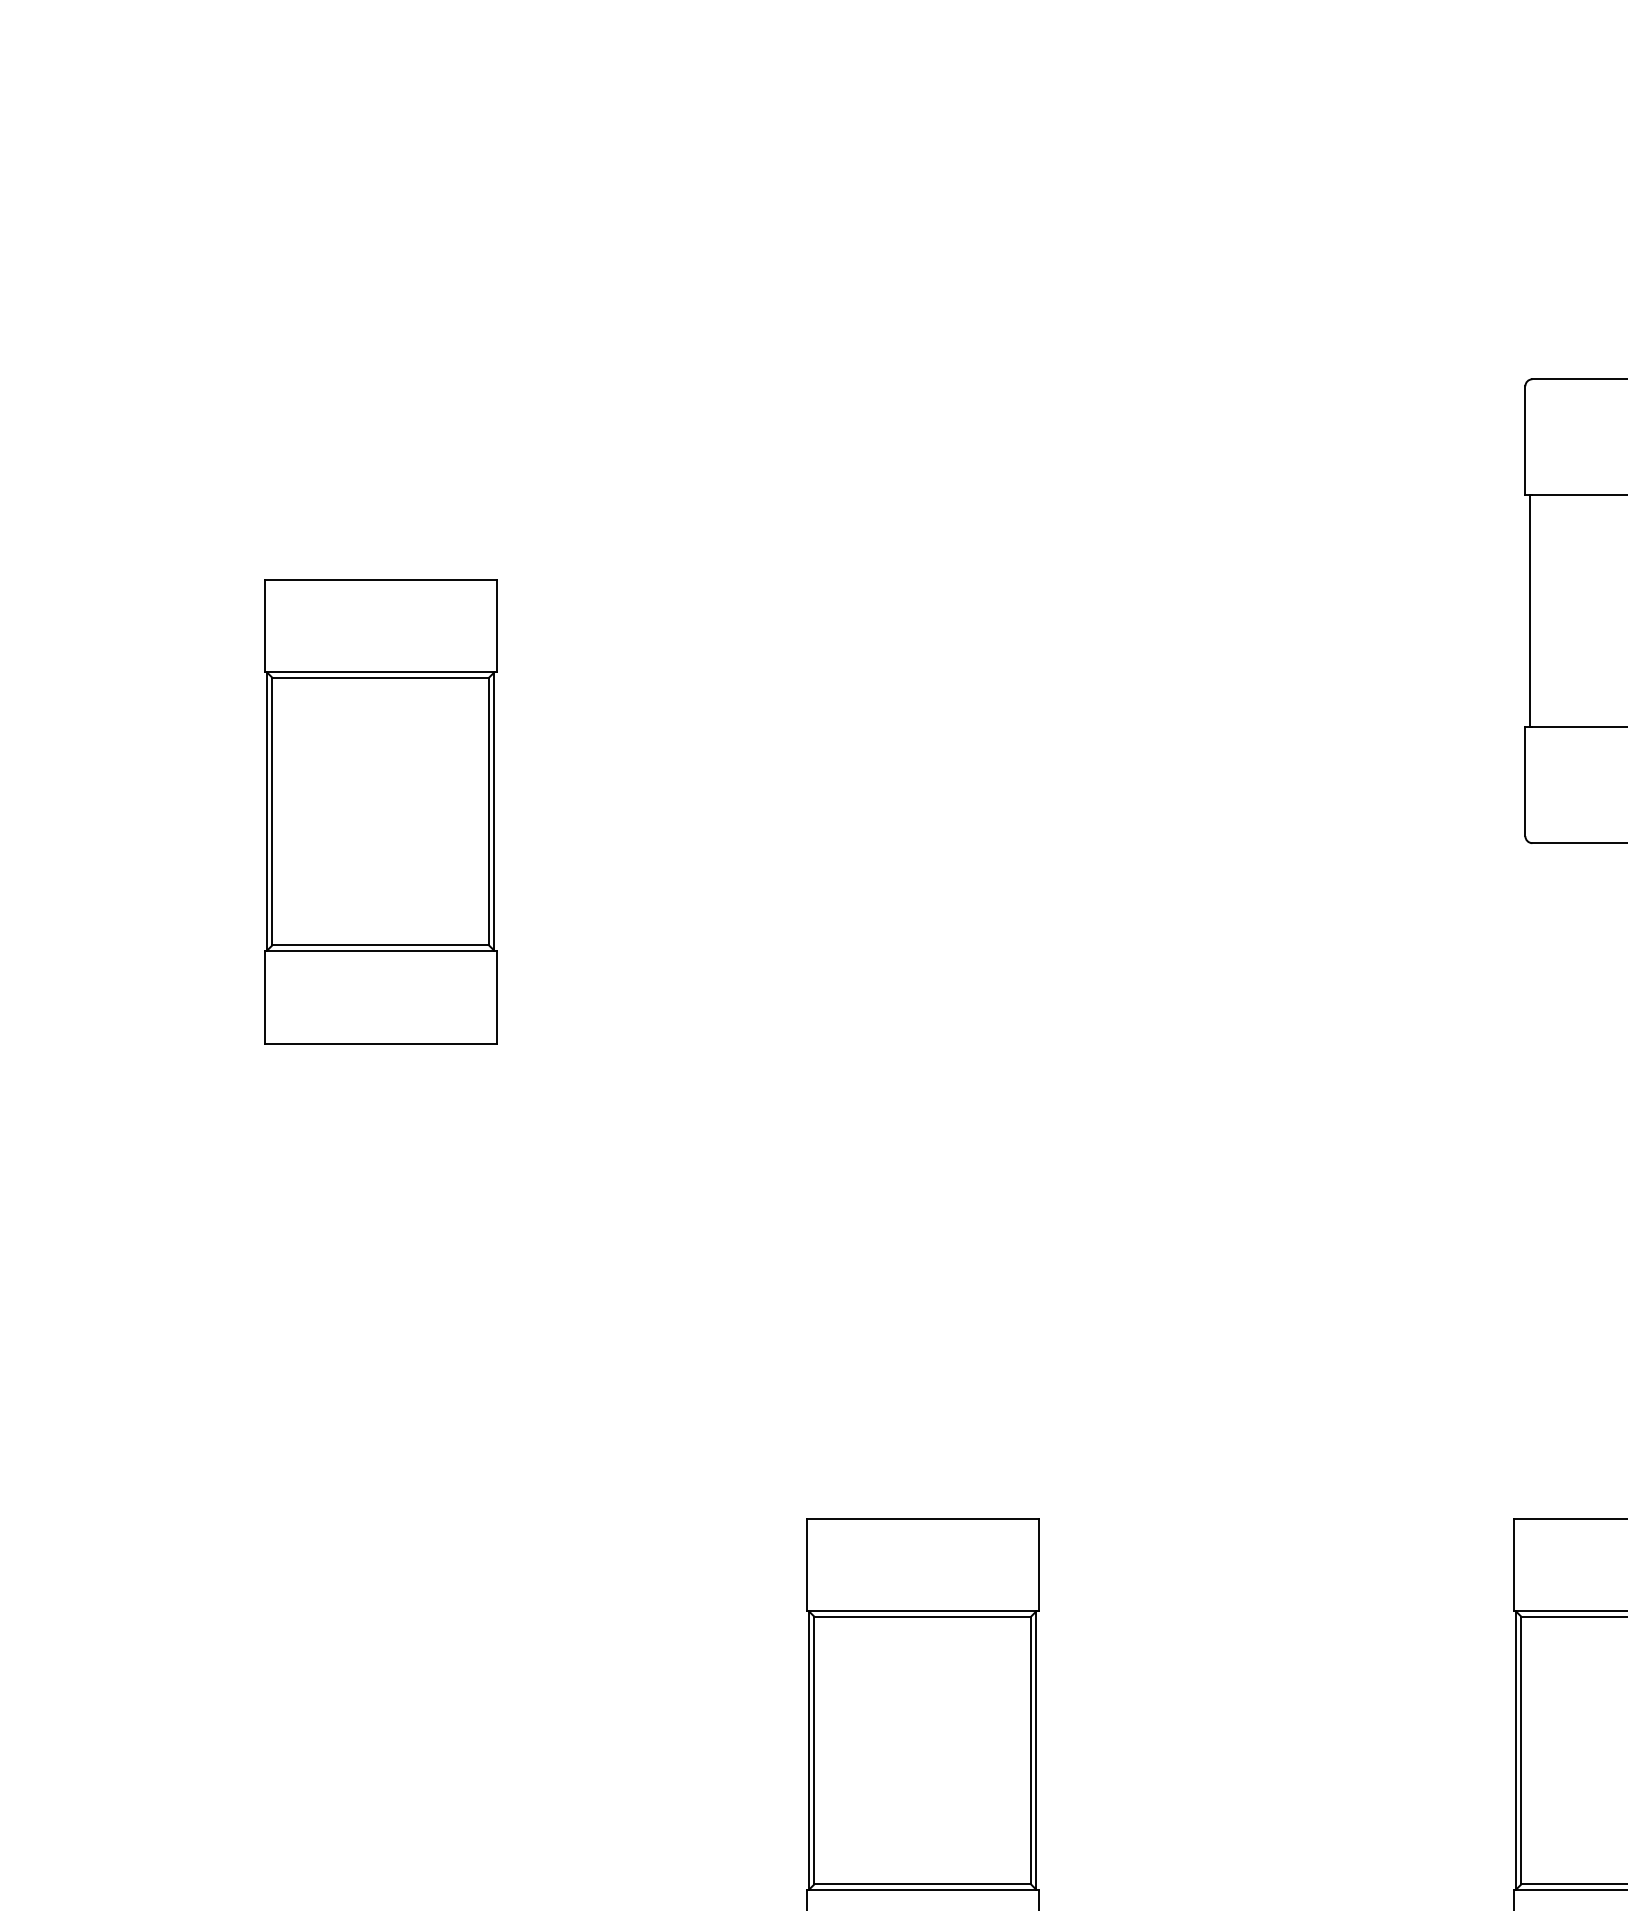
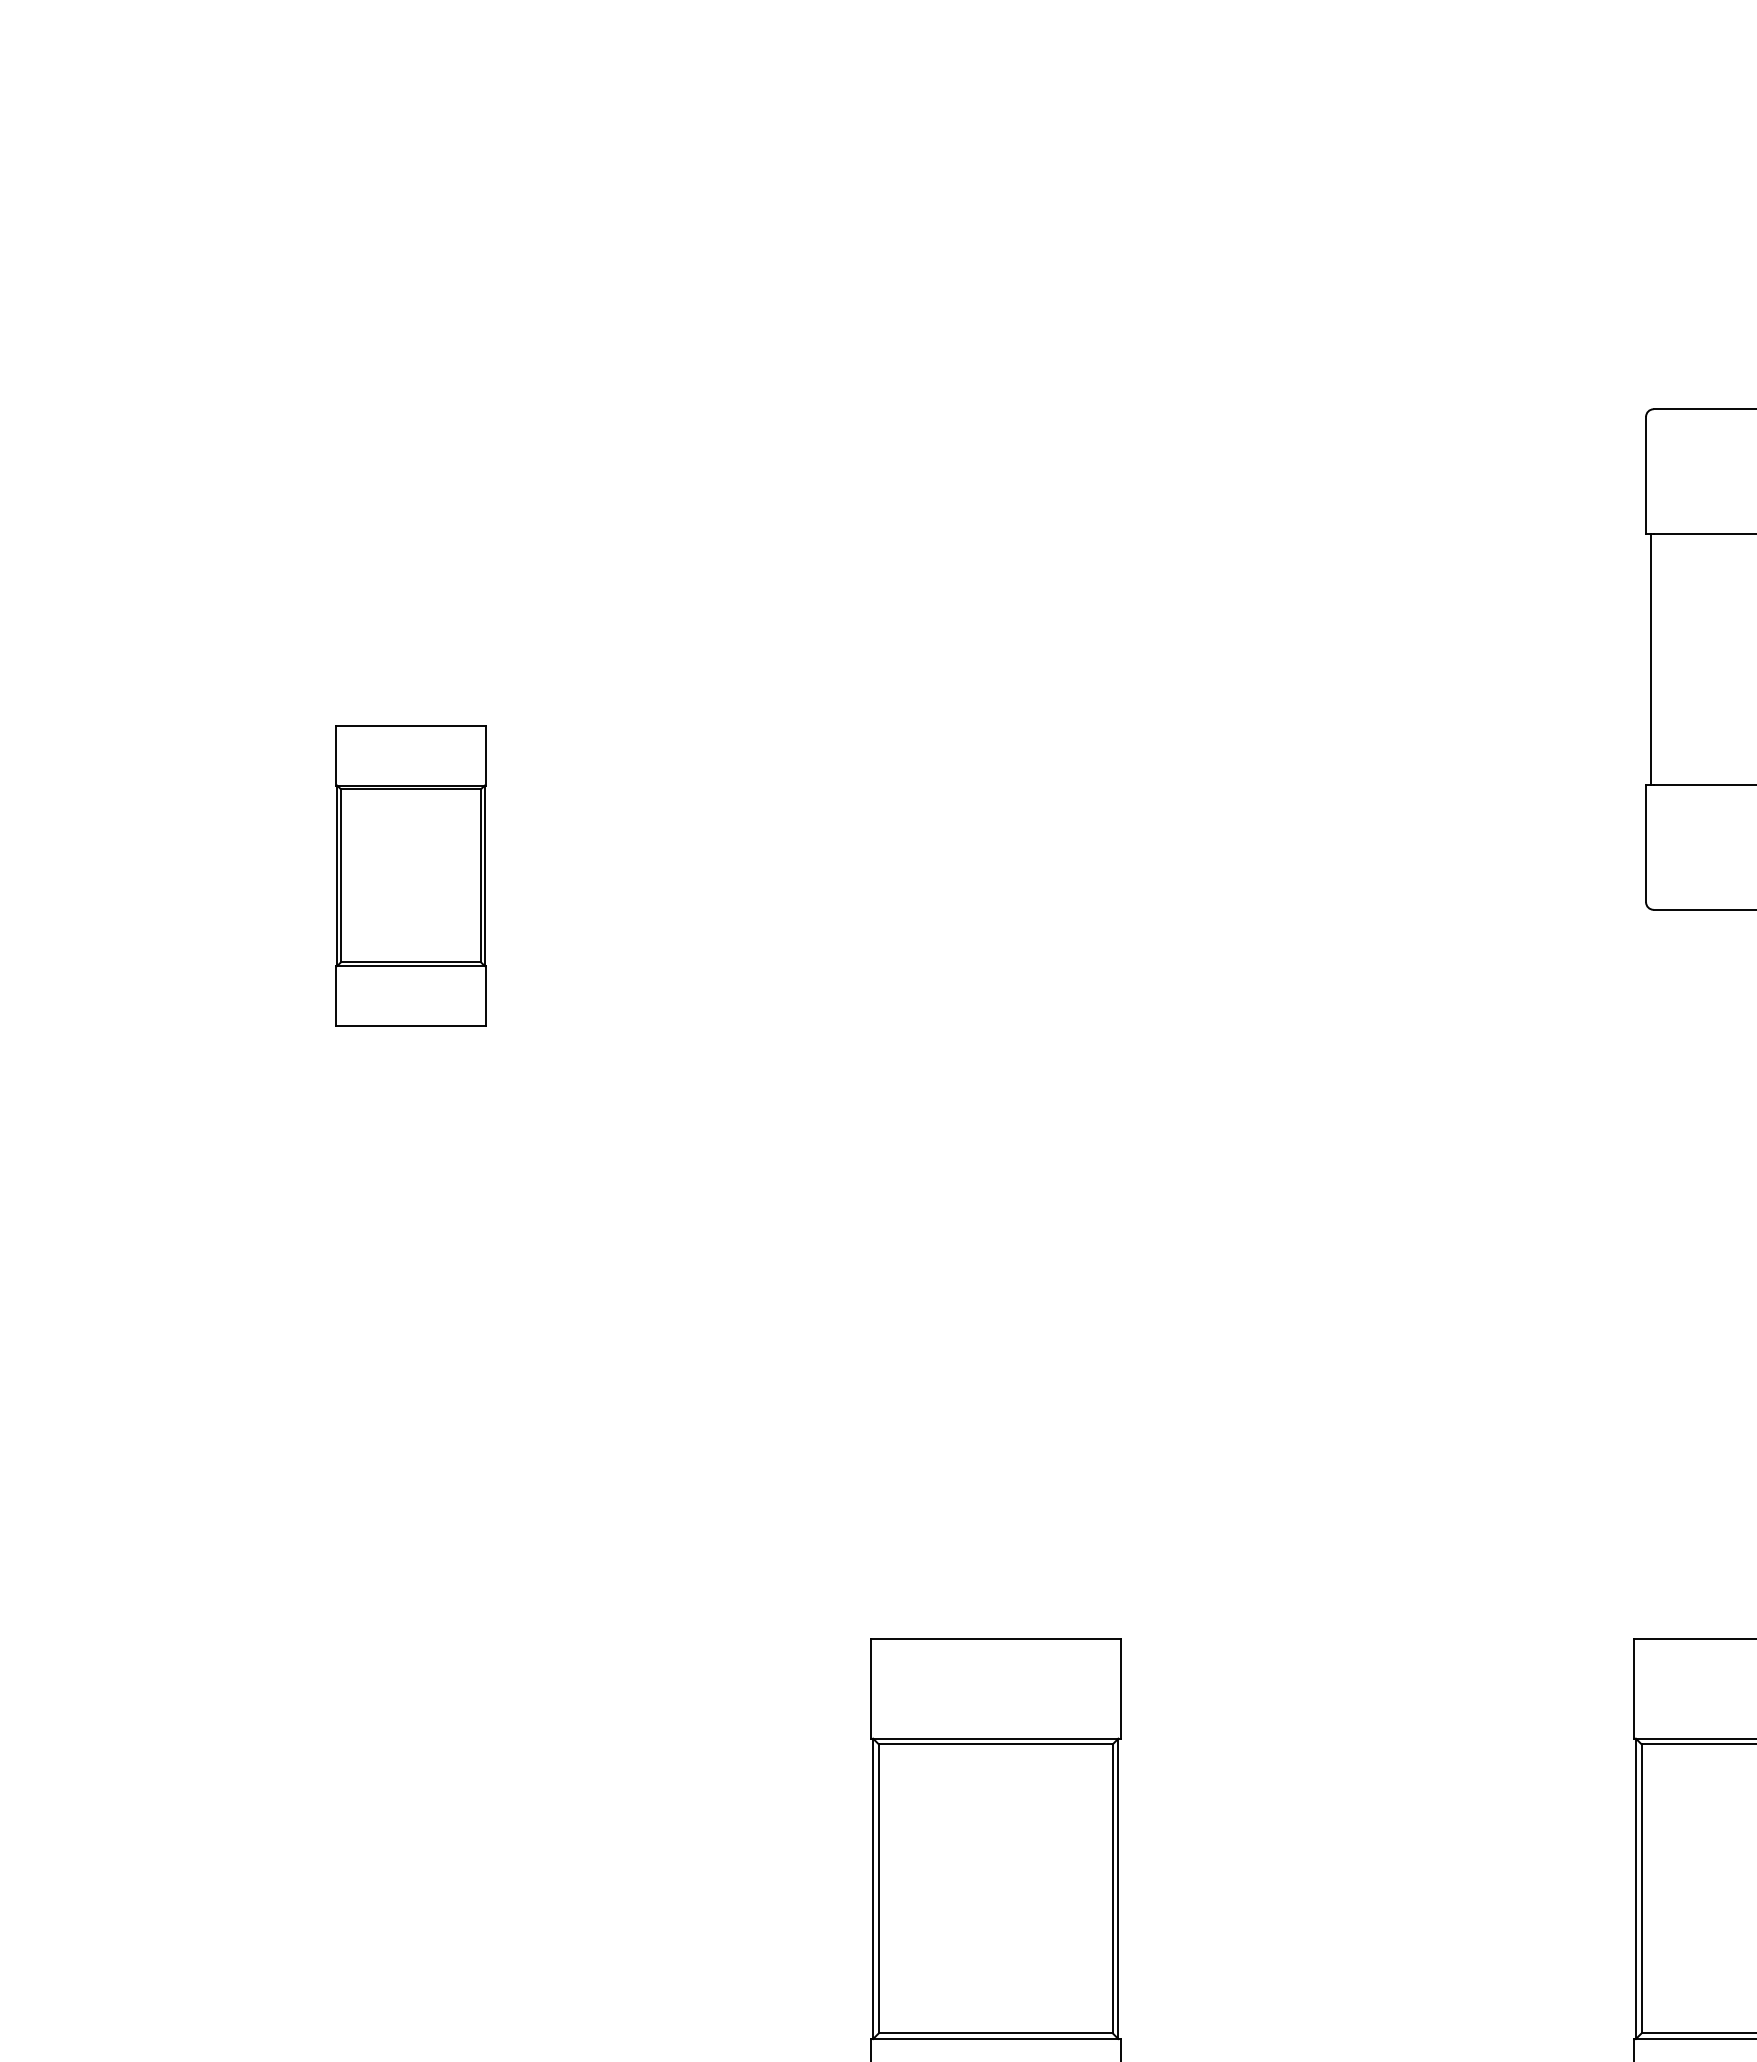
part: (380, 811) -> (410, 875), size x0.6

